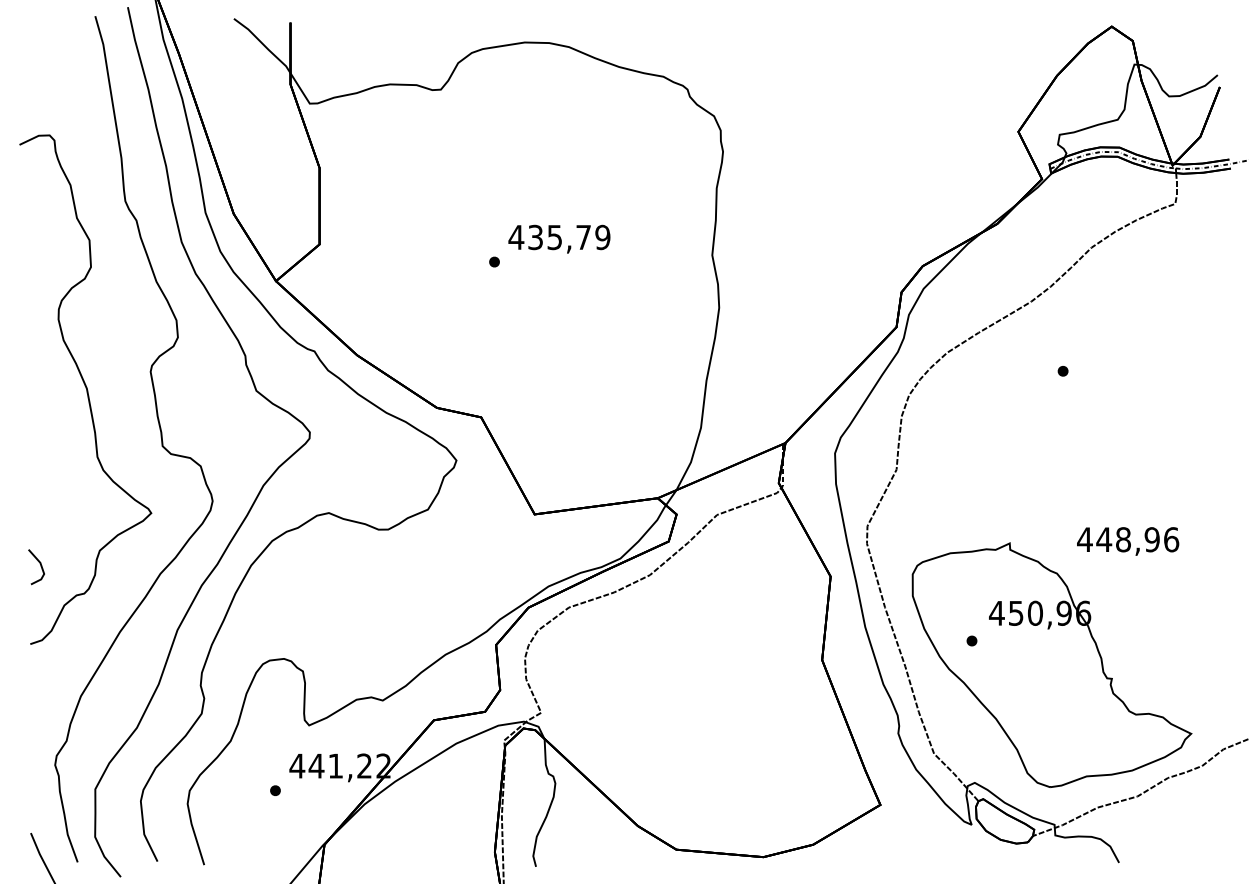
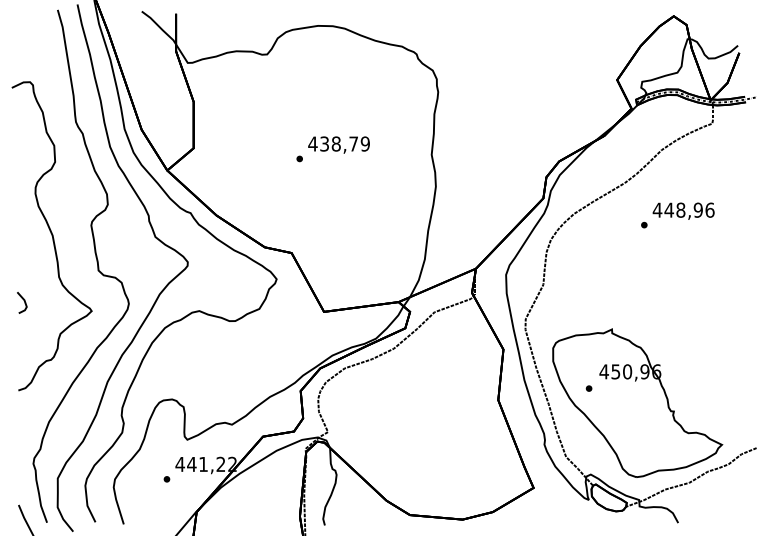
text: (553, 236) -> (335, 143), 435,79 -> 438,79
text: (1127, 540) -> (683, 210), moved
line: (40, 566) -> (24, 302), moved

